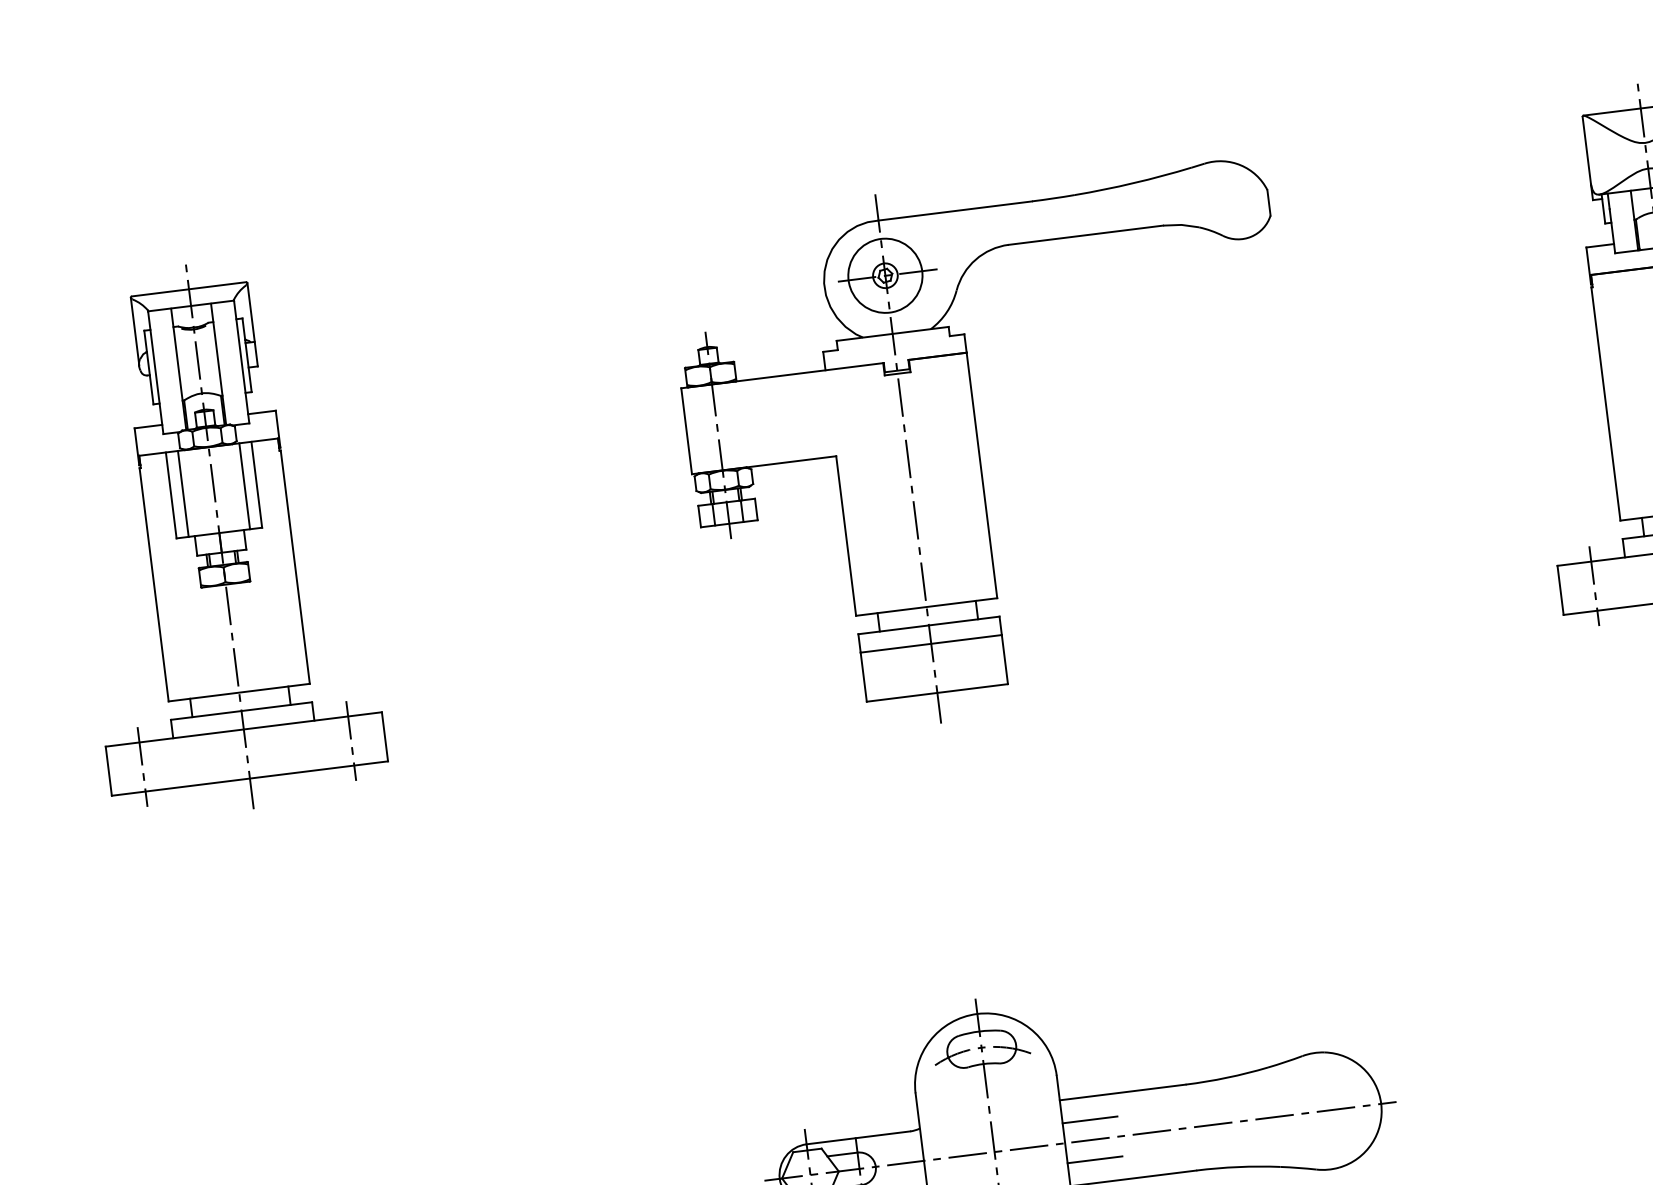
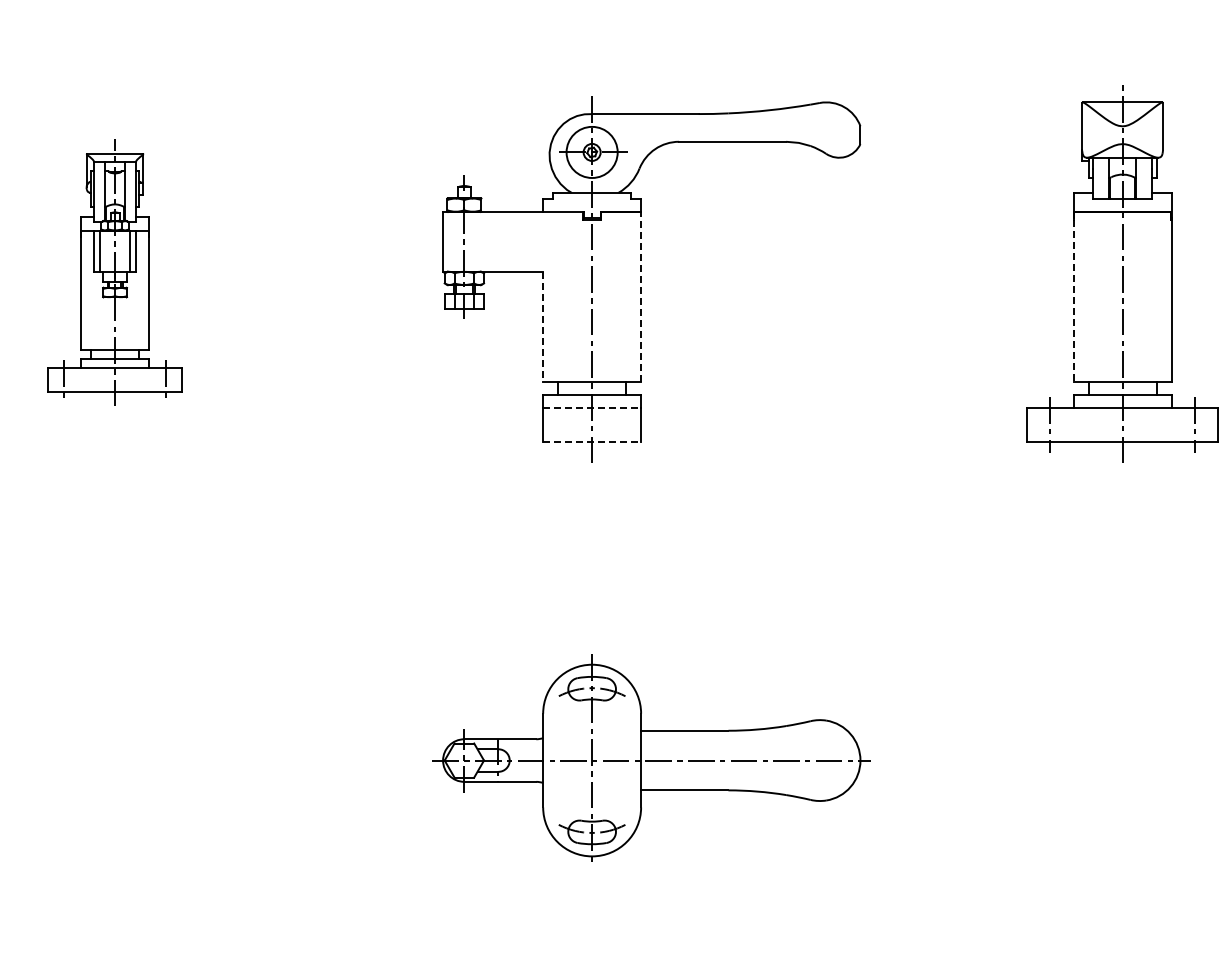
line: (1605, 404) -> (1073, 301), solid -> dashed
line: (982, 474) -> (641, 296), solid -> dashed
part: (218, 535) -> (114, 273), size x0.7
line: (846, 536) -> (543, 327), solid -> dashed
line: (931, 643) -> (592, 407), solid -> dashed
line: (937, 692) -> (592, 441), solid -> dashed
line: (1090, 1119) -> (660, 746), removed
line: (1095, 1159) -> (660, 774), removed

